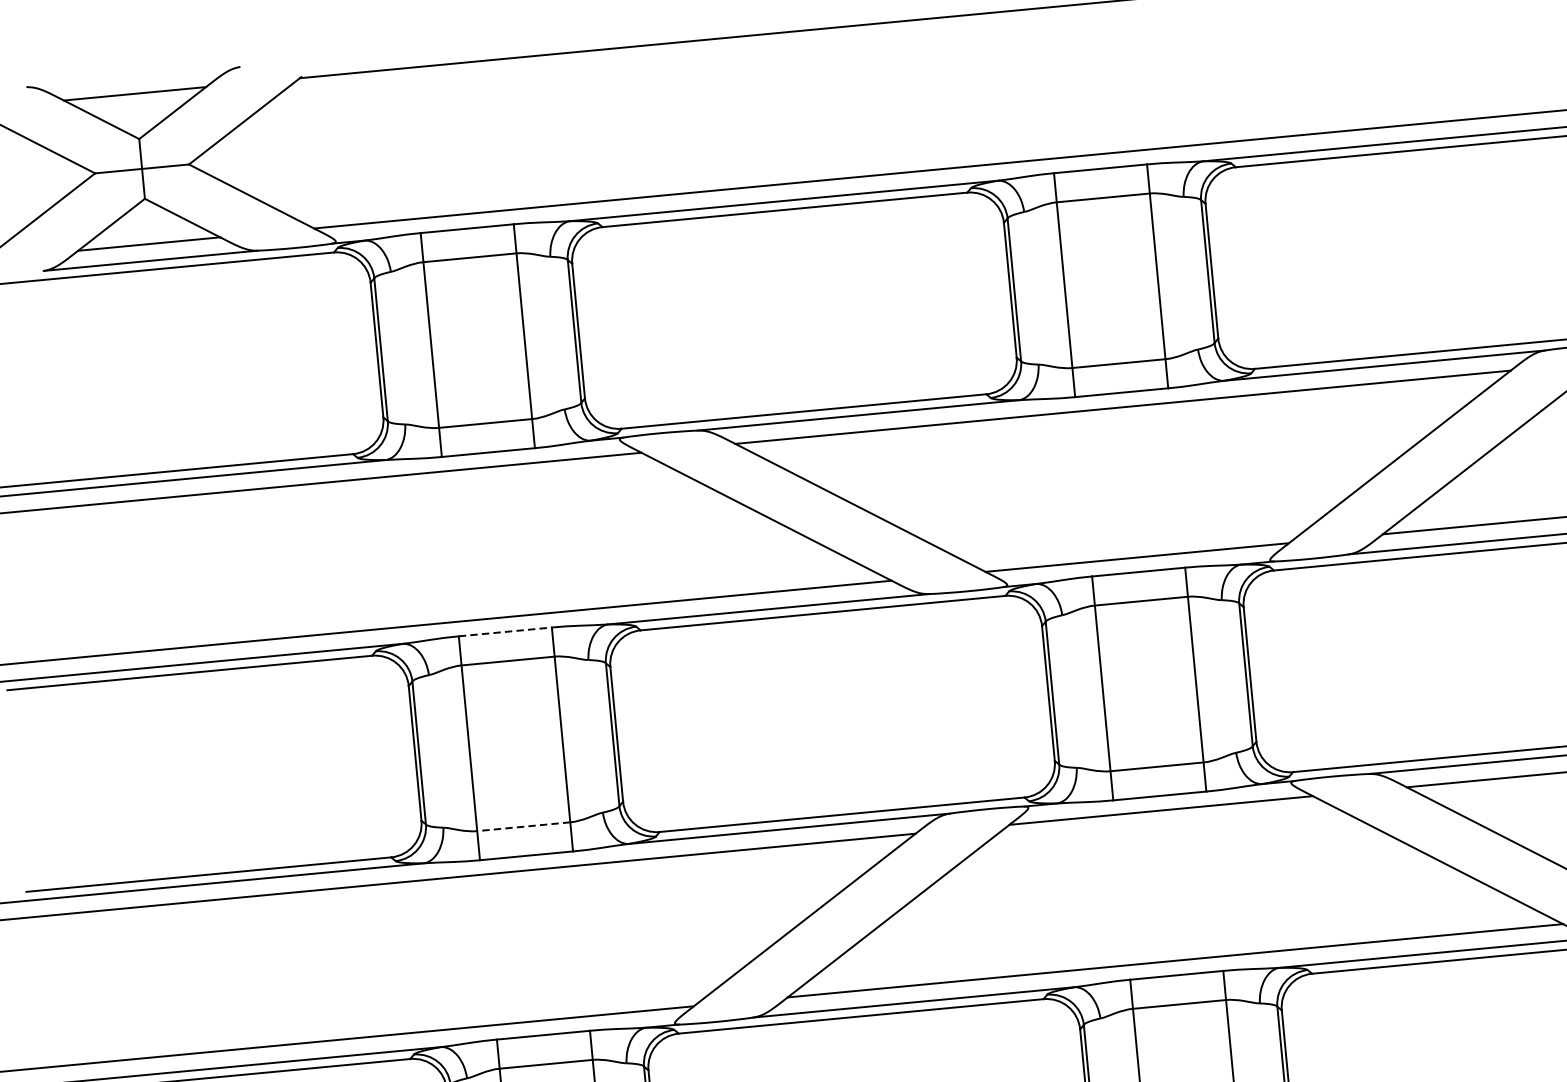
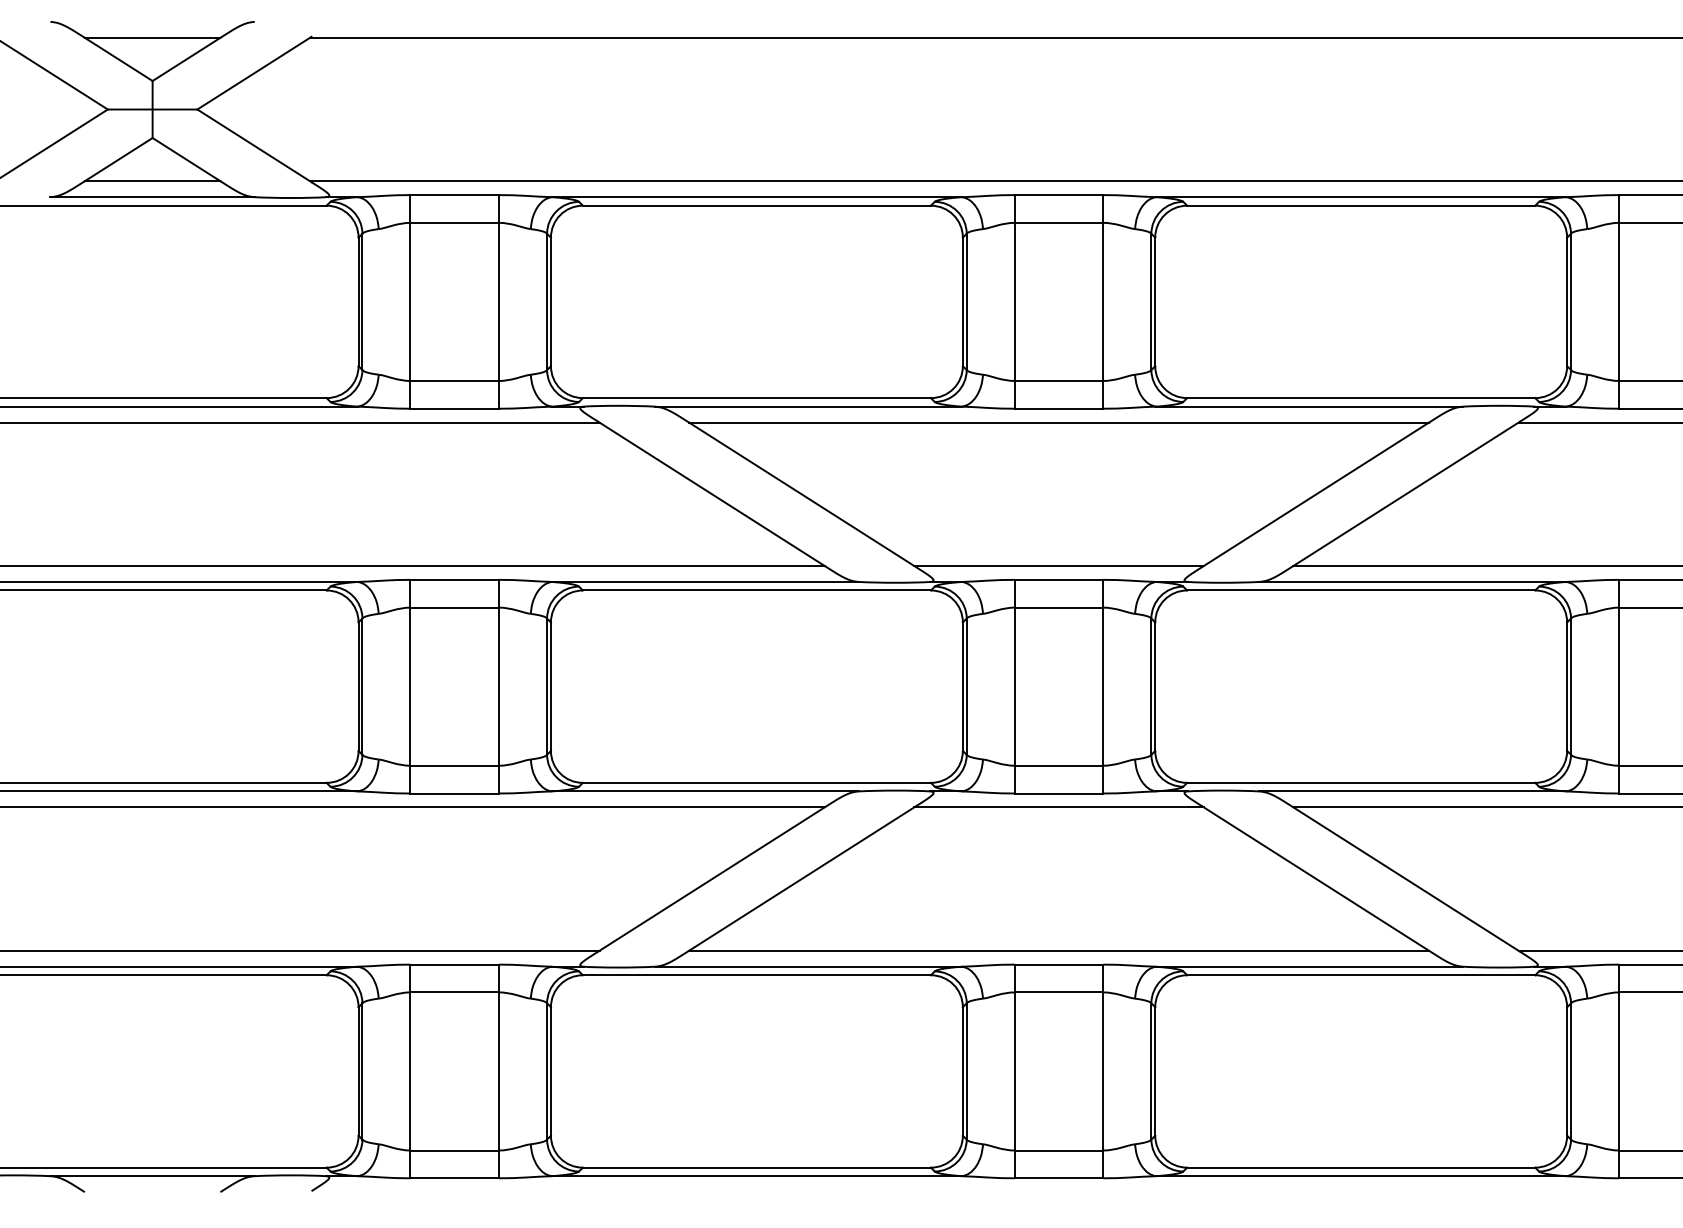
line: (506, 631) -> (455, 579), dashed -> solid
line: (523, 826) -> (454, 765), dashed -> solid

